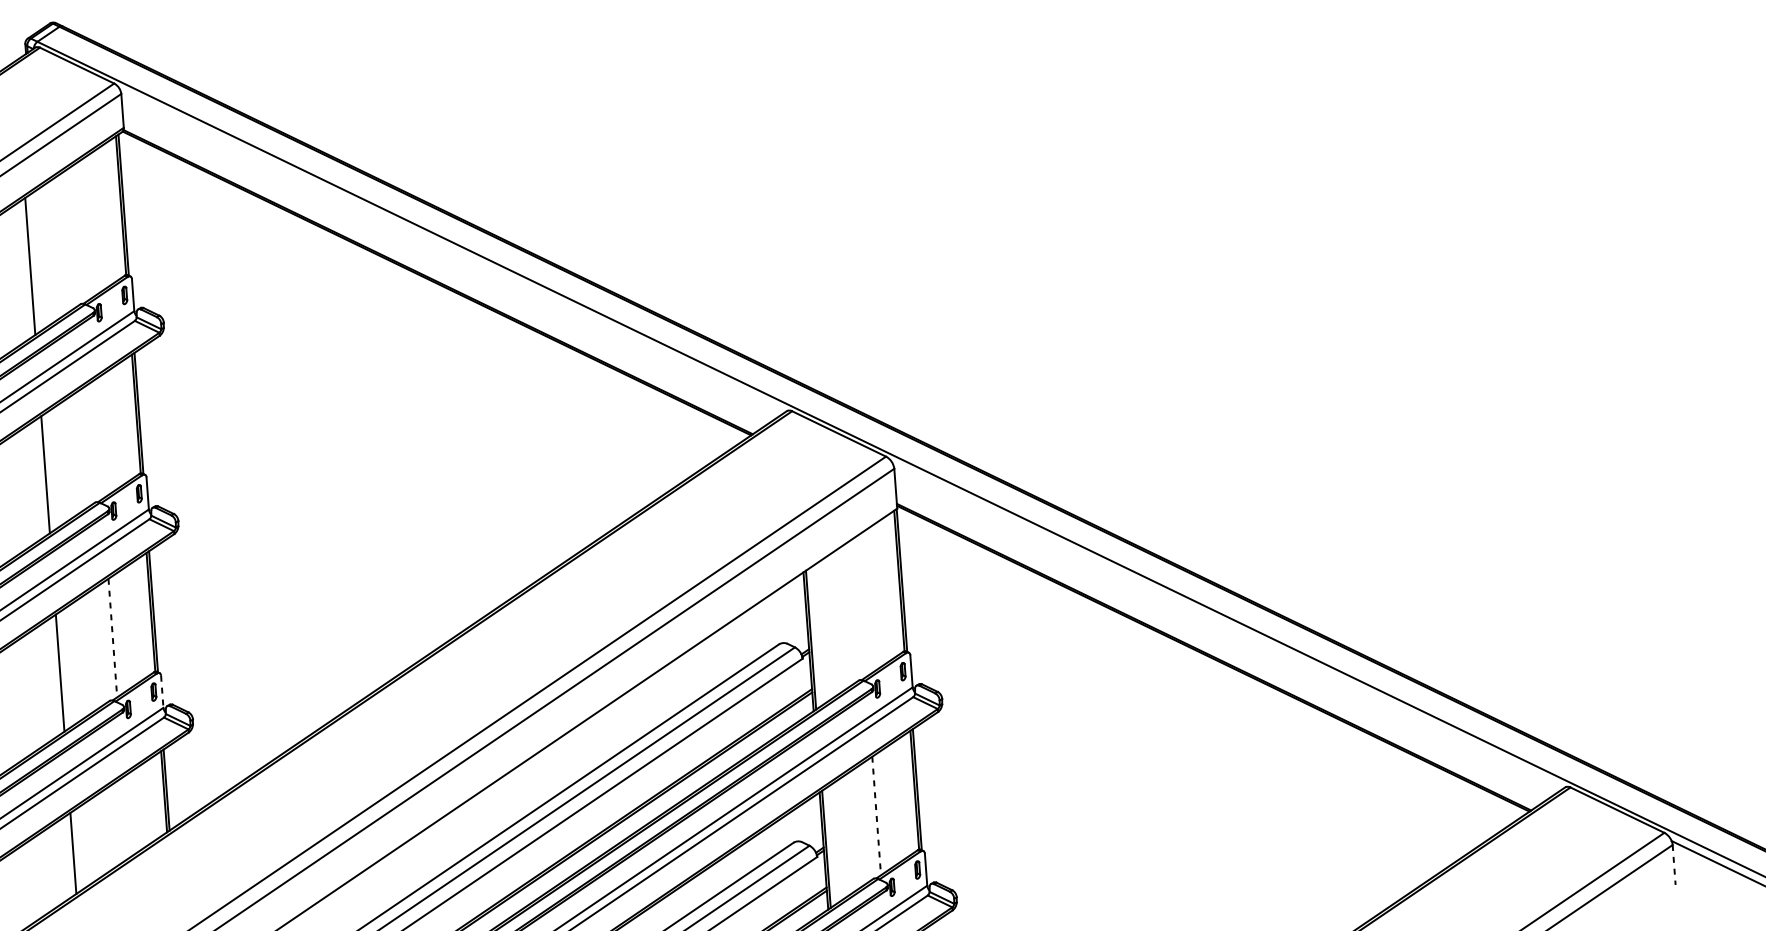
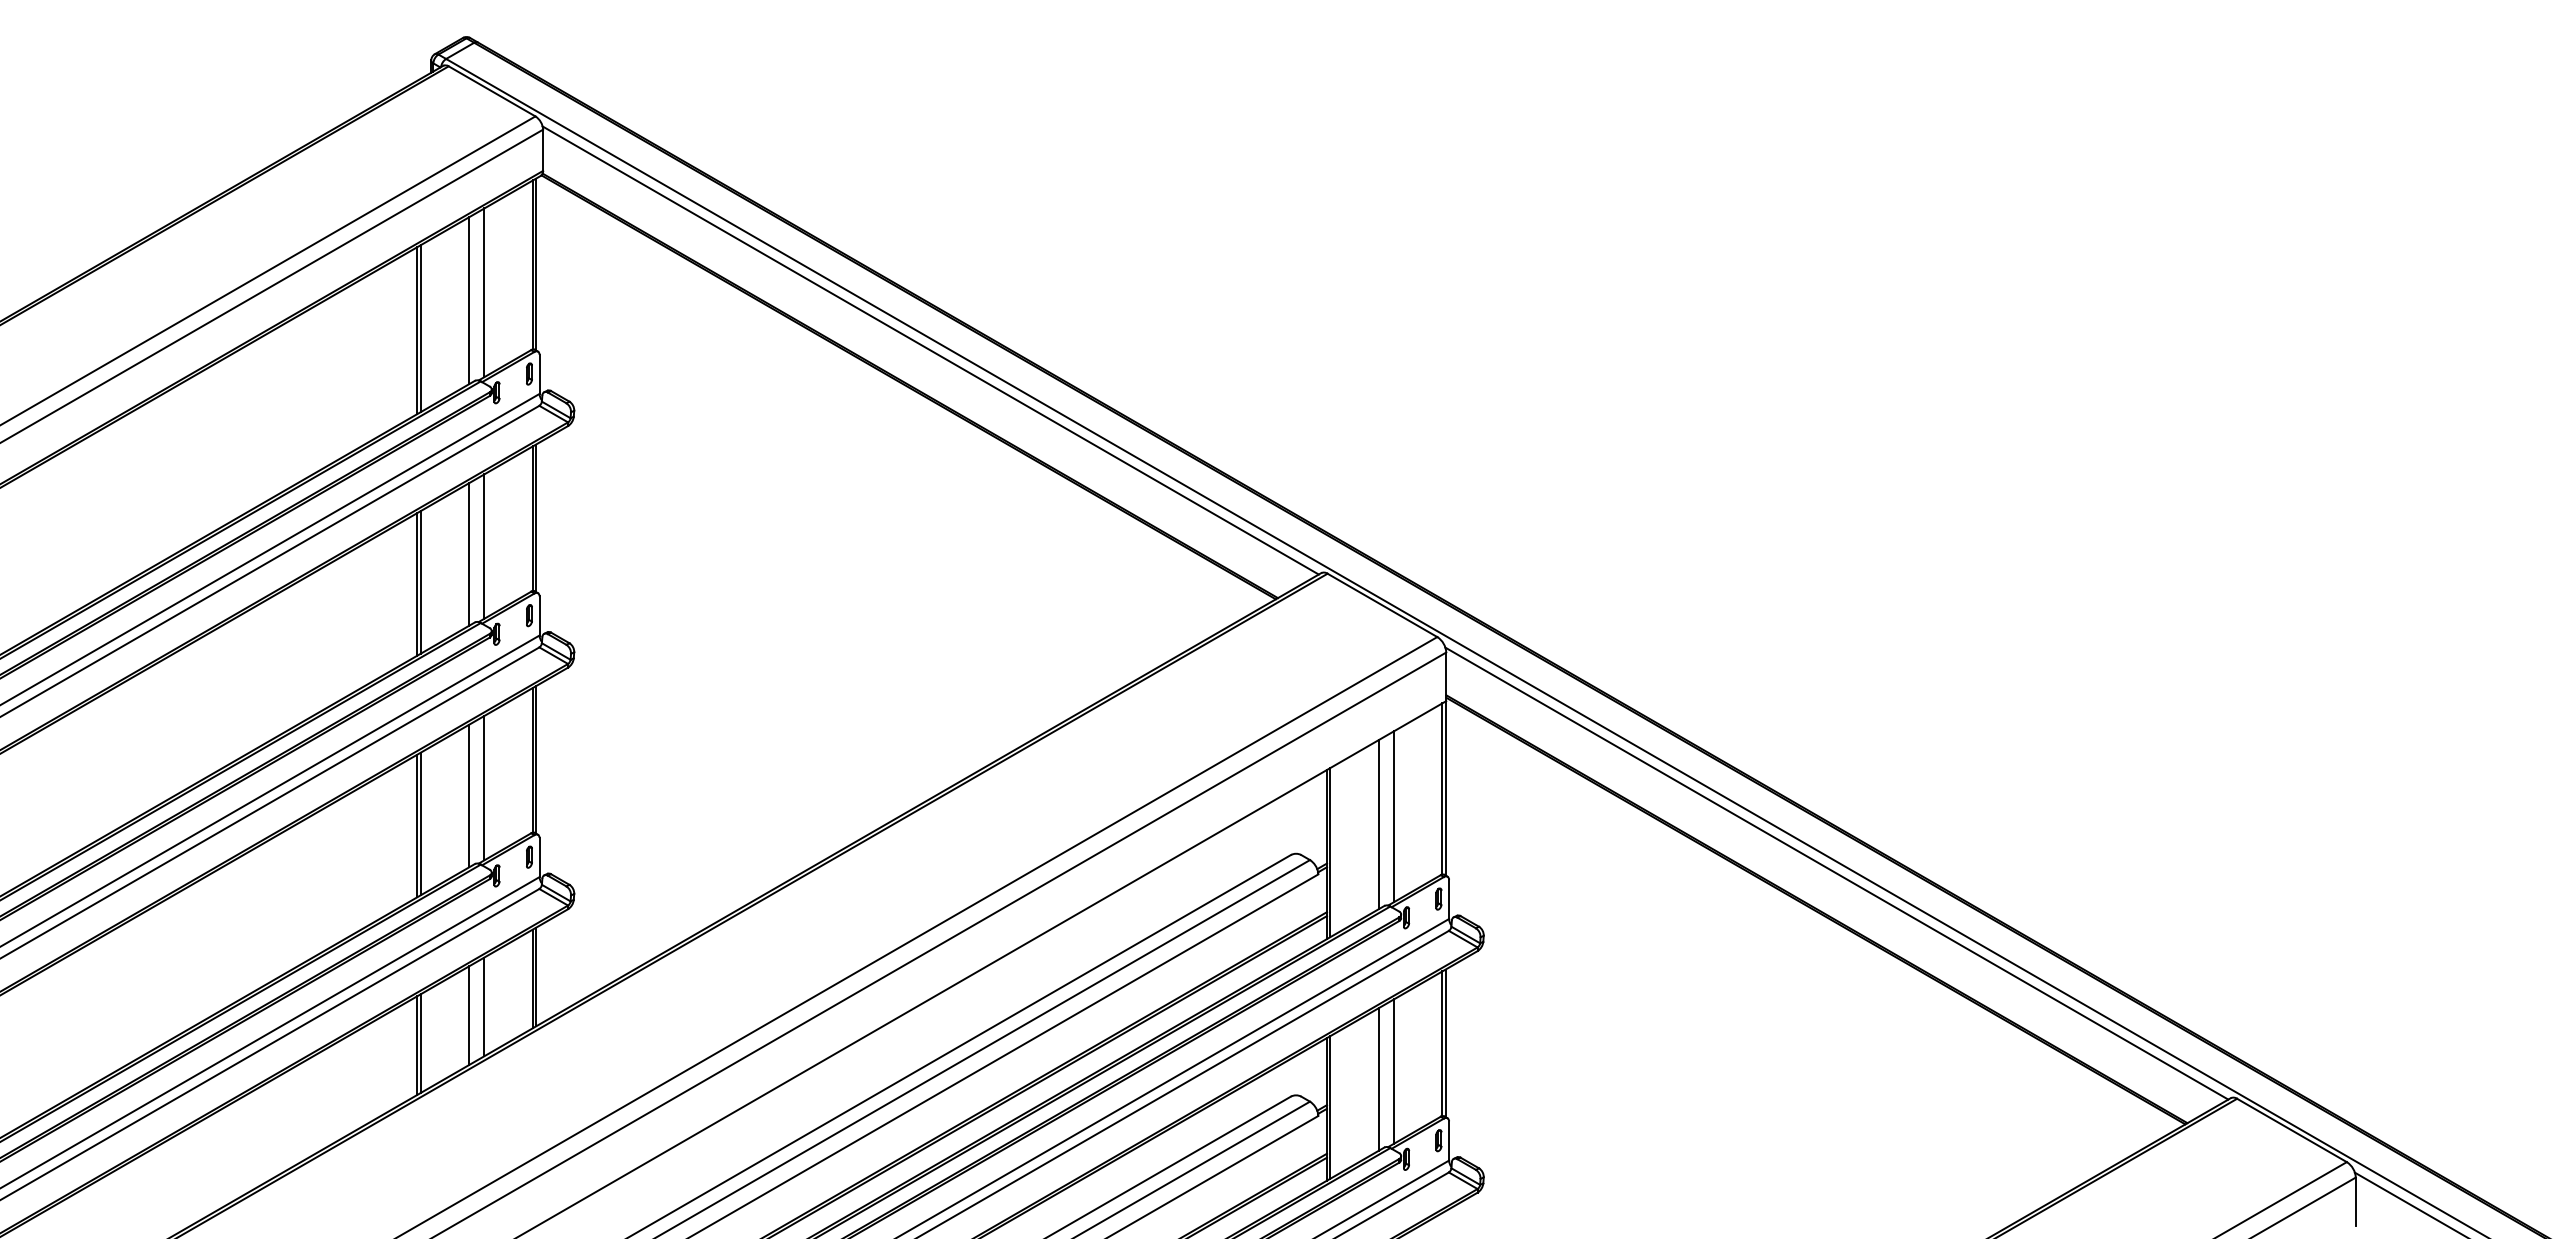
line: (83, 231) -> (484, 292), added
line: (71, 238) -> (469, 300), added
line: (452, 251) -> (930, 350), added
line: (32, 264) -> (420, 328), added
line: (98, 439) -> (484, 546), added
line: (86, 447) -> (469, 554), added
line: (47, 473) -> (420, 582), added
line: (860, 606) -> (1393, 816), added
line: (849, 614) -> (1378, 824), added
line: (1228, 626) -> (1836, 873), added
line: (112, 638) -> (484, 788), dashed -> solid
line: (101, 645) -> (469, 795), added
line: (62, 671) -> (420, 823), added
line: (162, 691) -> (539, 857), dashed -> solid
line: (876, 816) -> (1393, 1072), dashed -> solid
line: (126, 817) -> (484, 1006), added
line: (864, 823) -> (1378, 1079), added
line: (114, 825) -> (469, 1015), added
line: (75, 851) -> (420, 1043), added
line: (1673, 865) -> (2355, 1202), dashed -> solid

